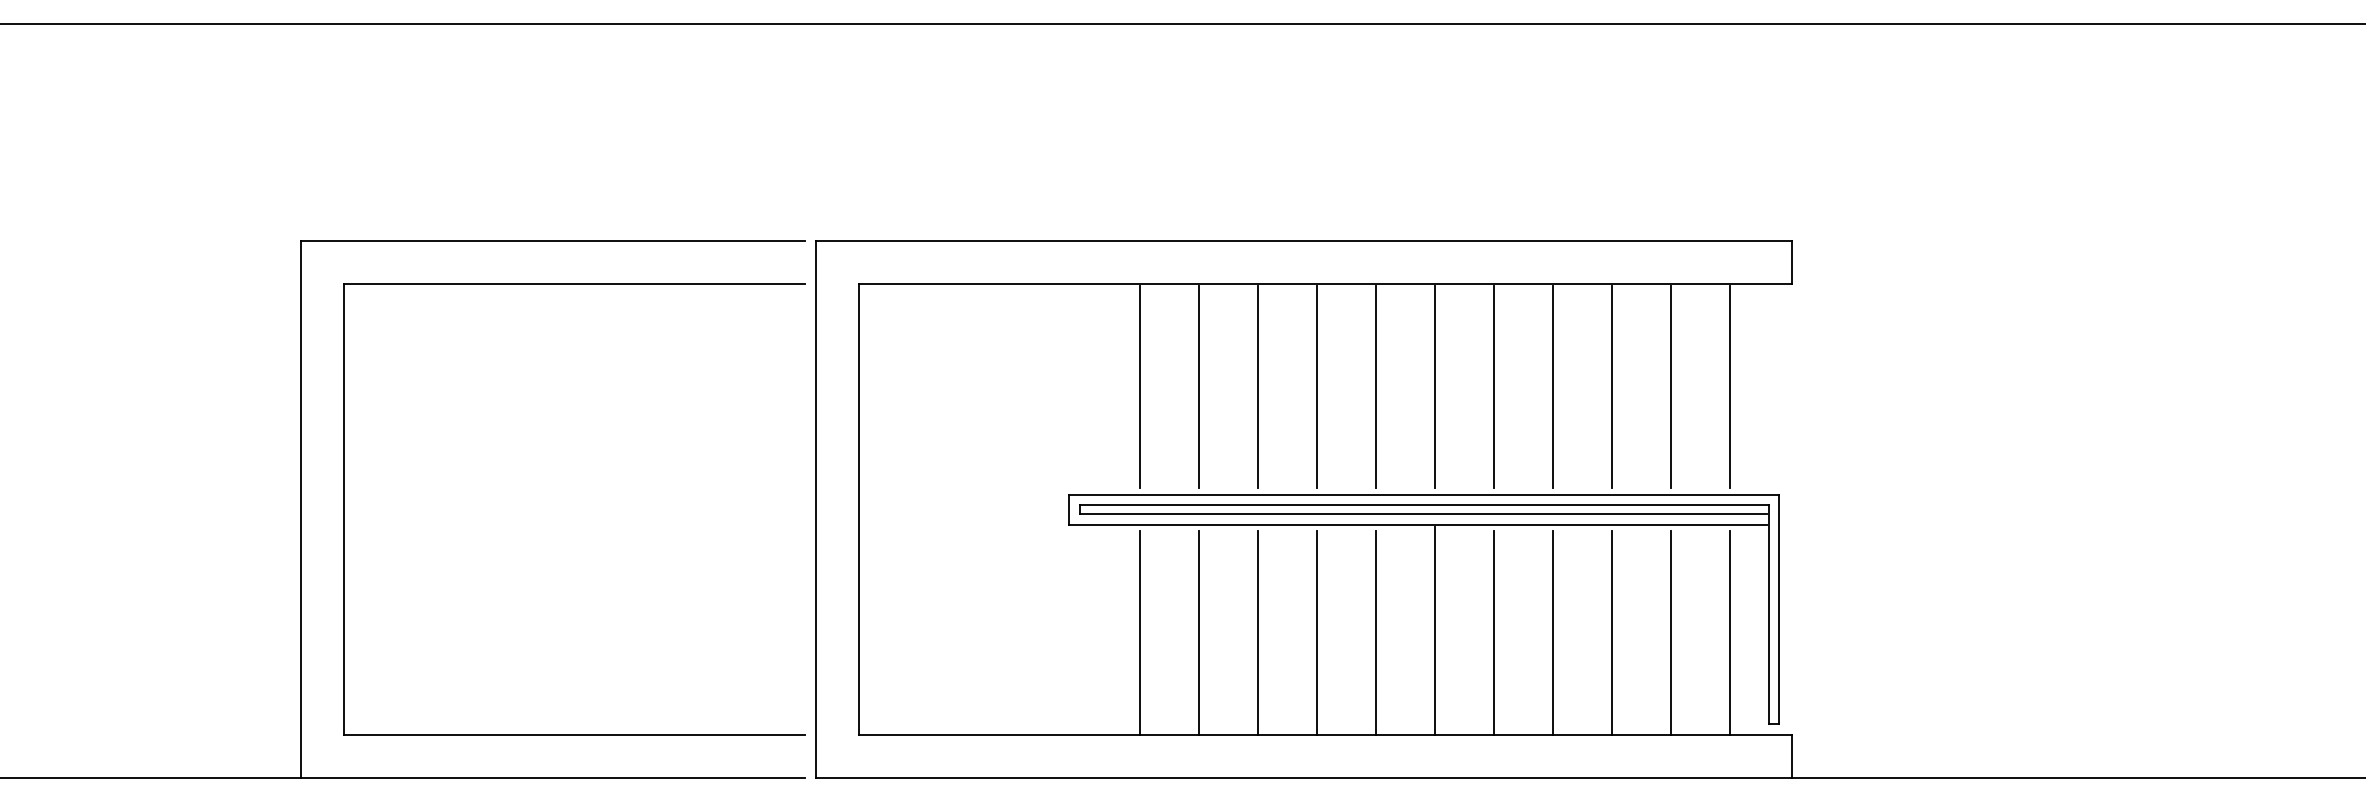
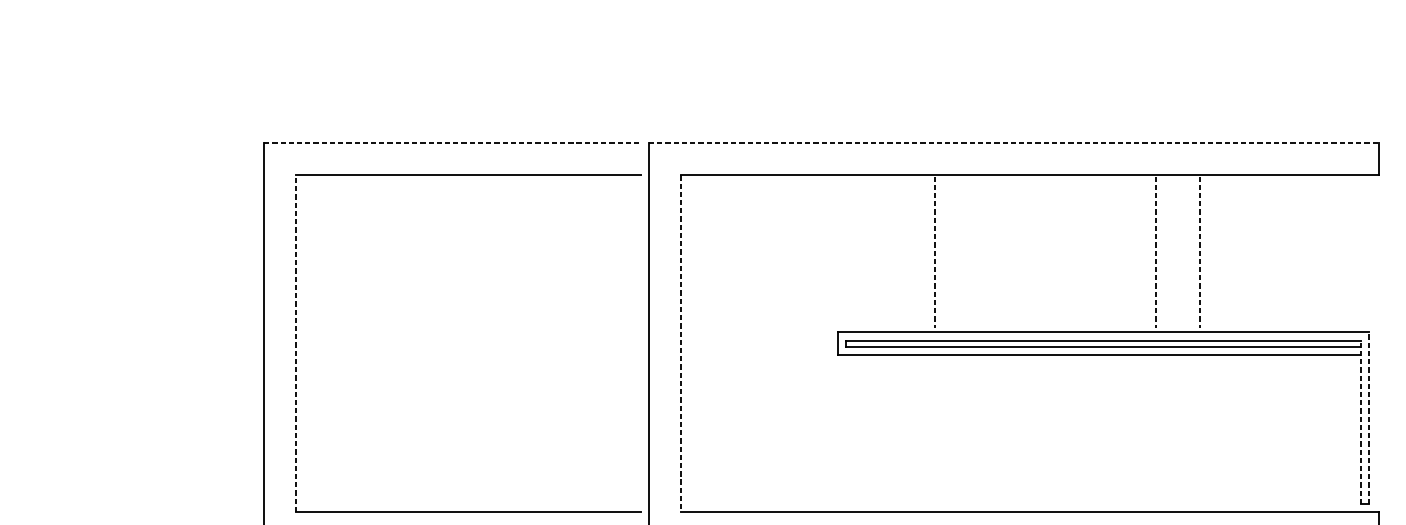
line: (553, 241) -> (452, 143), solid -> dashed
line: (1304, 241) -> (1014, 143), solid -> dashed
line: (1139, 387) -> (890, 252), removed
line: (1198, 387) -> (934, 252), solid -> dashed
line: (1257, 387) -> (979, 252), removed
line: (1316, 387) -> (1023, 252), removed
line: (1375, 387) -> (1067, 252), removed
line: (1434, 387) -> (1111, 252), removed
line: (1494, 387) -> (1156, 252), solid -> dashed
line: (1553, 387) -> (1200, 252), solid -> dashed
line: (1612, 387) -> (1244, 252), removed
line: (1671, 387) -> (1288, 252), removed
line: (1730, 387) -> (1332, 252), removed
line: (343, 509) -> (295, 343), solid -> dashed
line: (858, 510) -> (680, 344), solid -> dashed
line: (1779, 609) -> (1369, 418), solid -> dashed
line: (1768, 614) -> (1361, 422), solid -> dashed
line: (1434, 630) -> (1111, 433), removed
line: (1139, 633) -> (890, 436), removed
line: (1198, 633) -> (934, 436), removed
line: (1257, 633) -> (979, 436), removed
line: (1316, 633) -> (1023, 436), removed
line: (1375, 633) -> (1067, 436), removed
line: (1494, 633) -> (1156, 436), removed
line: (1553, 633) -> (1200, 436), removed
line: (1612, 633) -> (1244, 436), removed
line: (1671, 633) -> (1288, 436), removed
line: (1730, 633) -> (1332, 436), removed

